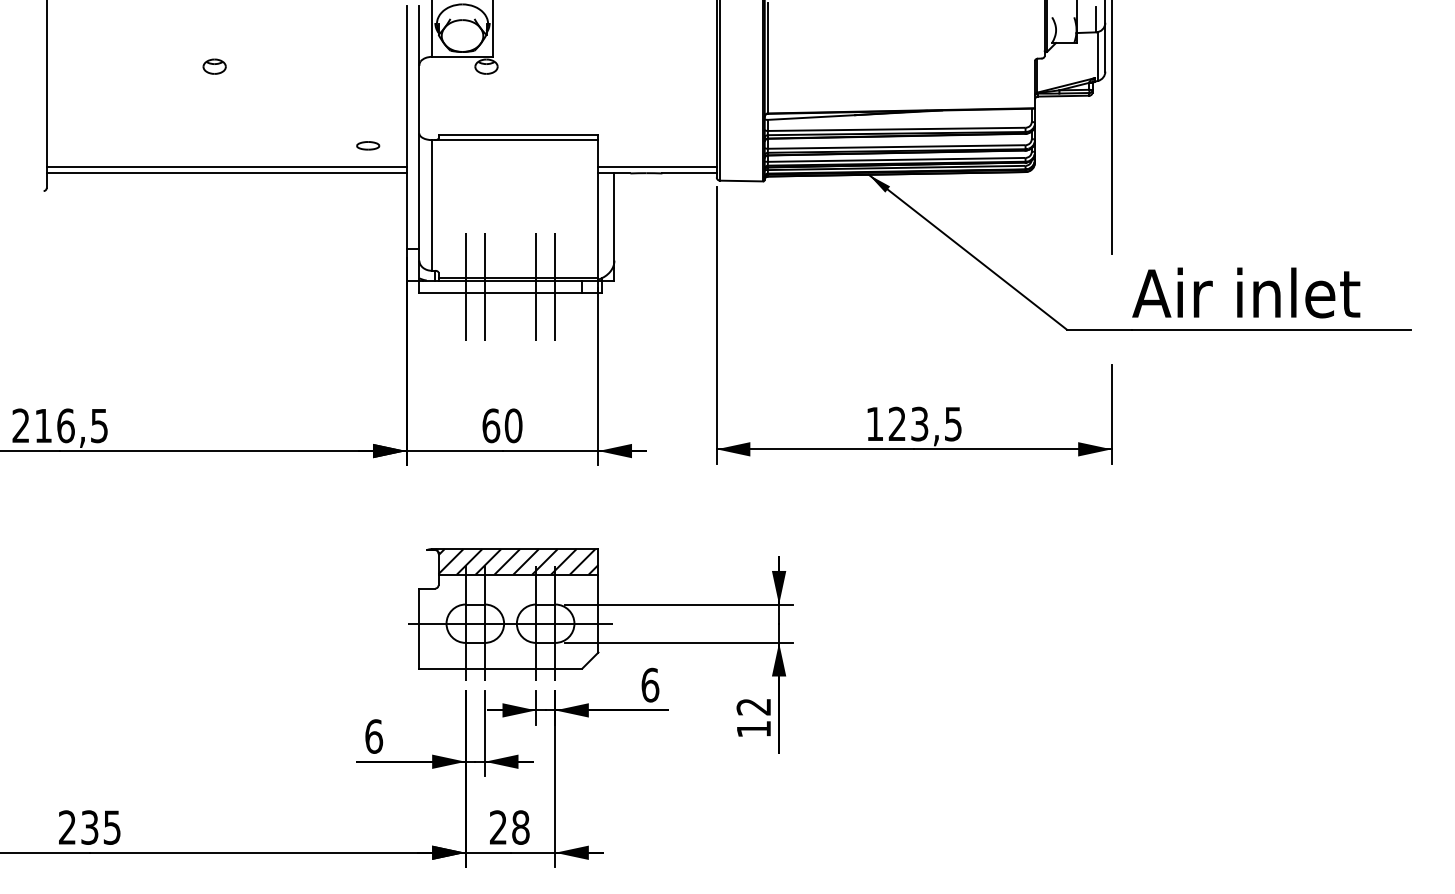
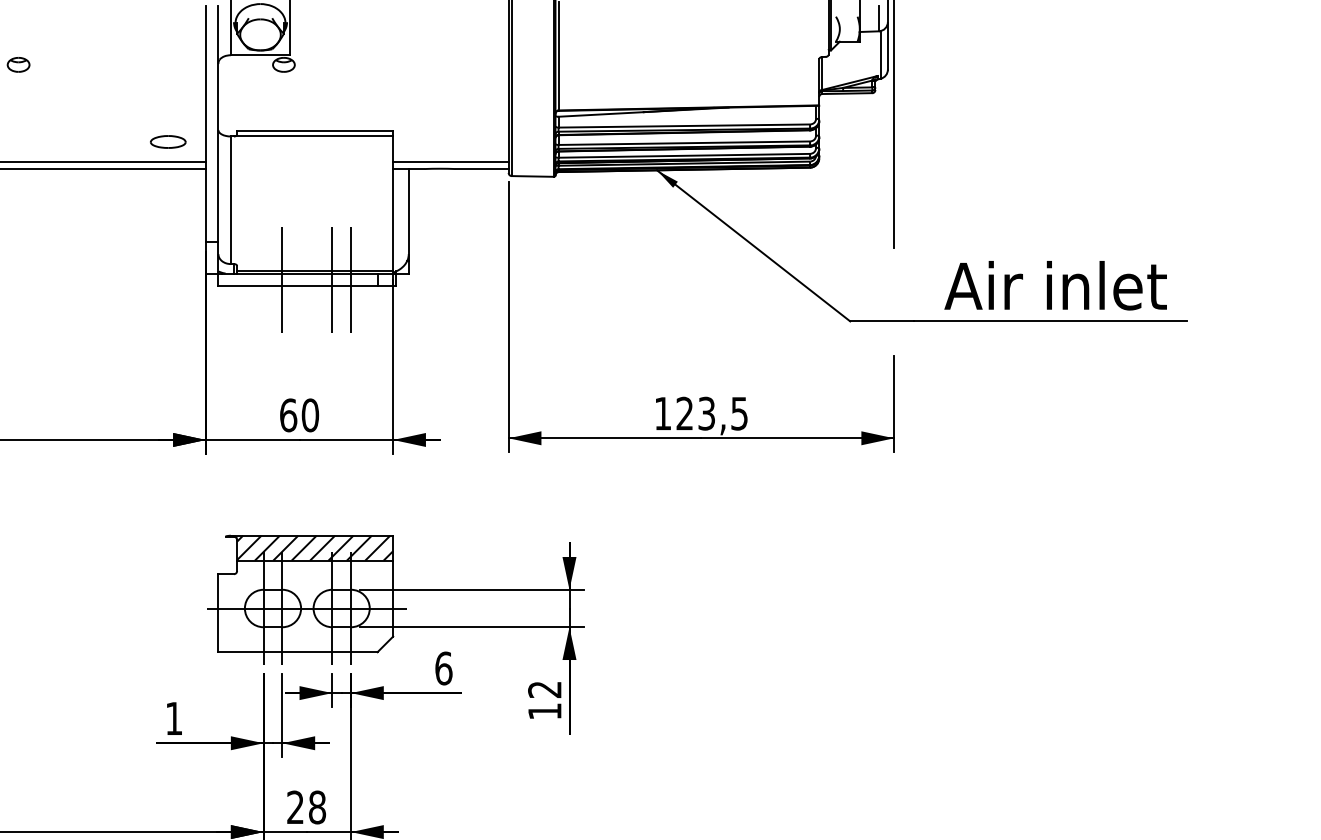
part: (368, 145) -> (168, 141), size x1.6
line: (465, 286) -> (263, 279), removed
text: (1246, 292) -> (1055, 285), moved
text: (374, 736) -> (174, 718), 6 -> 1

